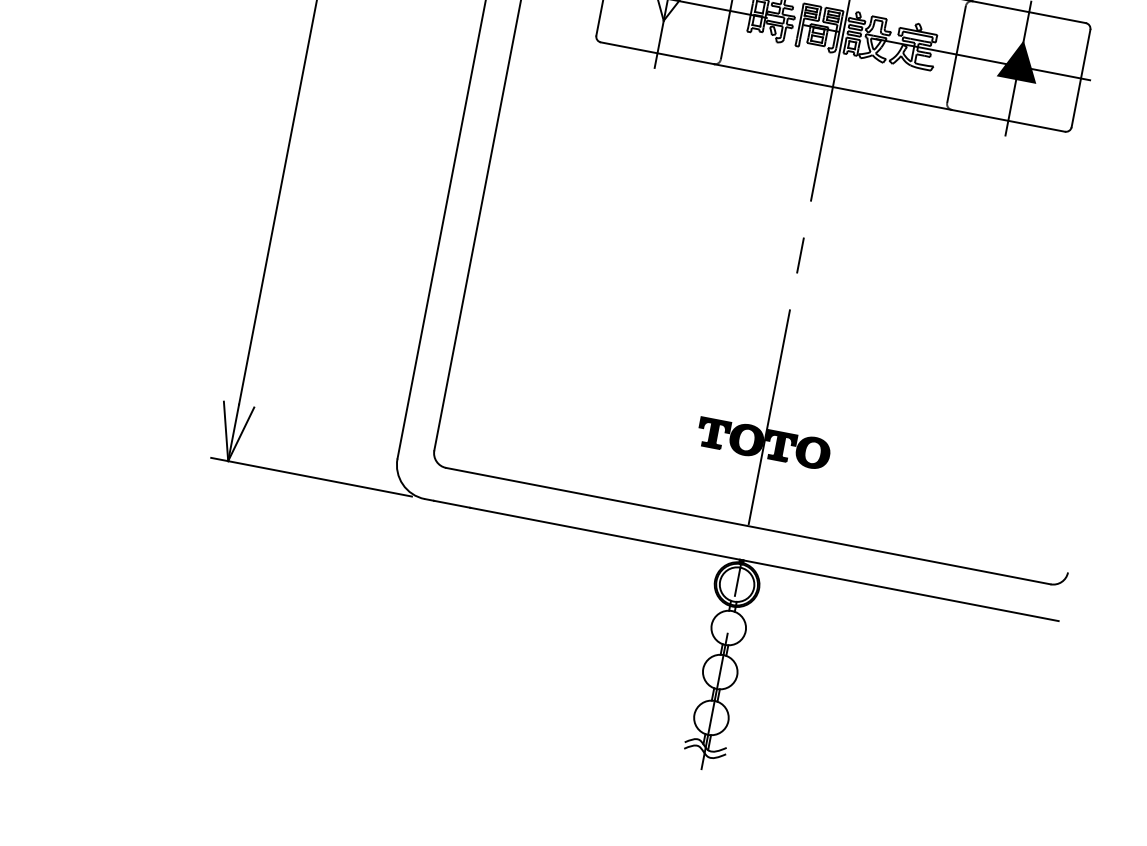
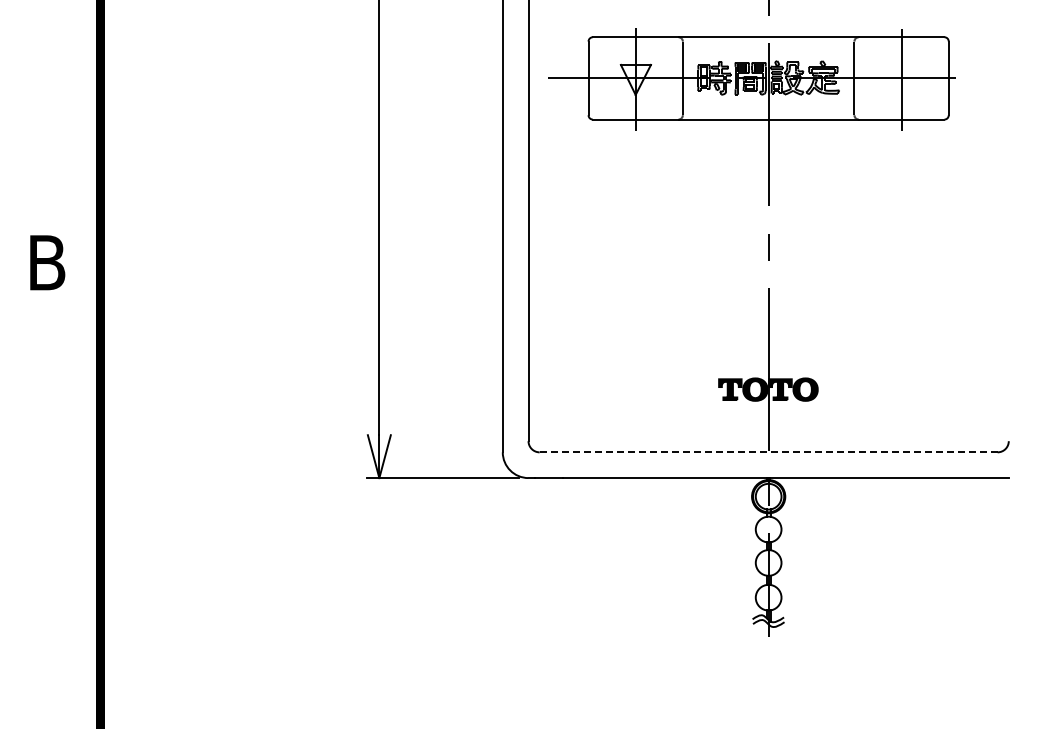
fill: (1019, 60) -> (901, 73), removed
line: (748, 526) -> (768, 452), solid -> dashed

